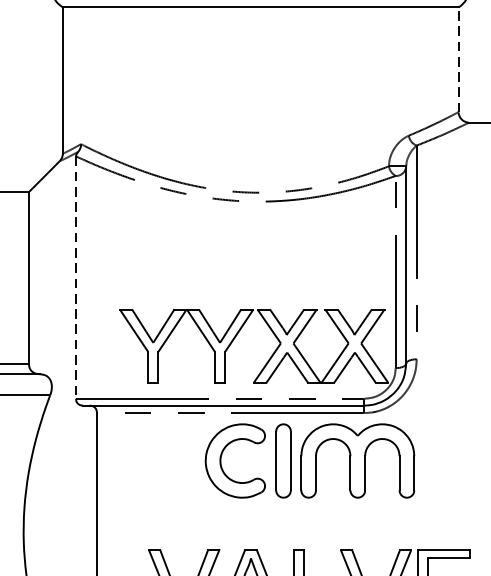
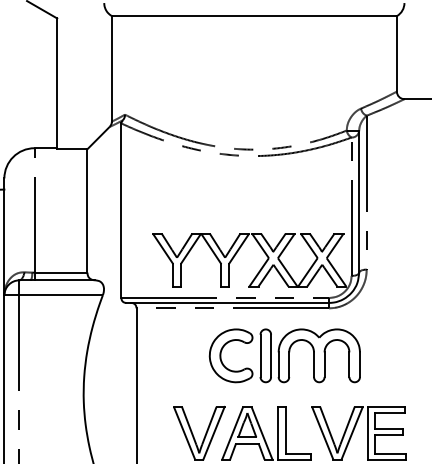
line: (458, 59) -> (396, 53), dashed -> solid
line: (76, 278) -> (121, 211), dashed -> solid
part: (309, 460) -> (284, 355), moved

